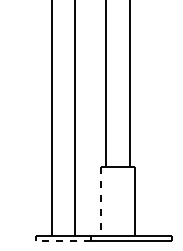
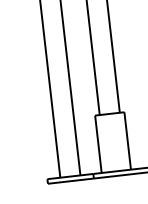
line: (100, 201) -> (98, 144), dashed -> solid
line: (62, 240) -> (70, 180), dashed -> solid

